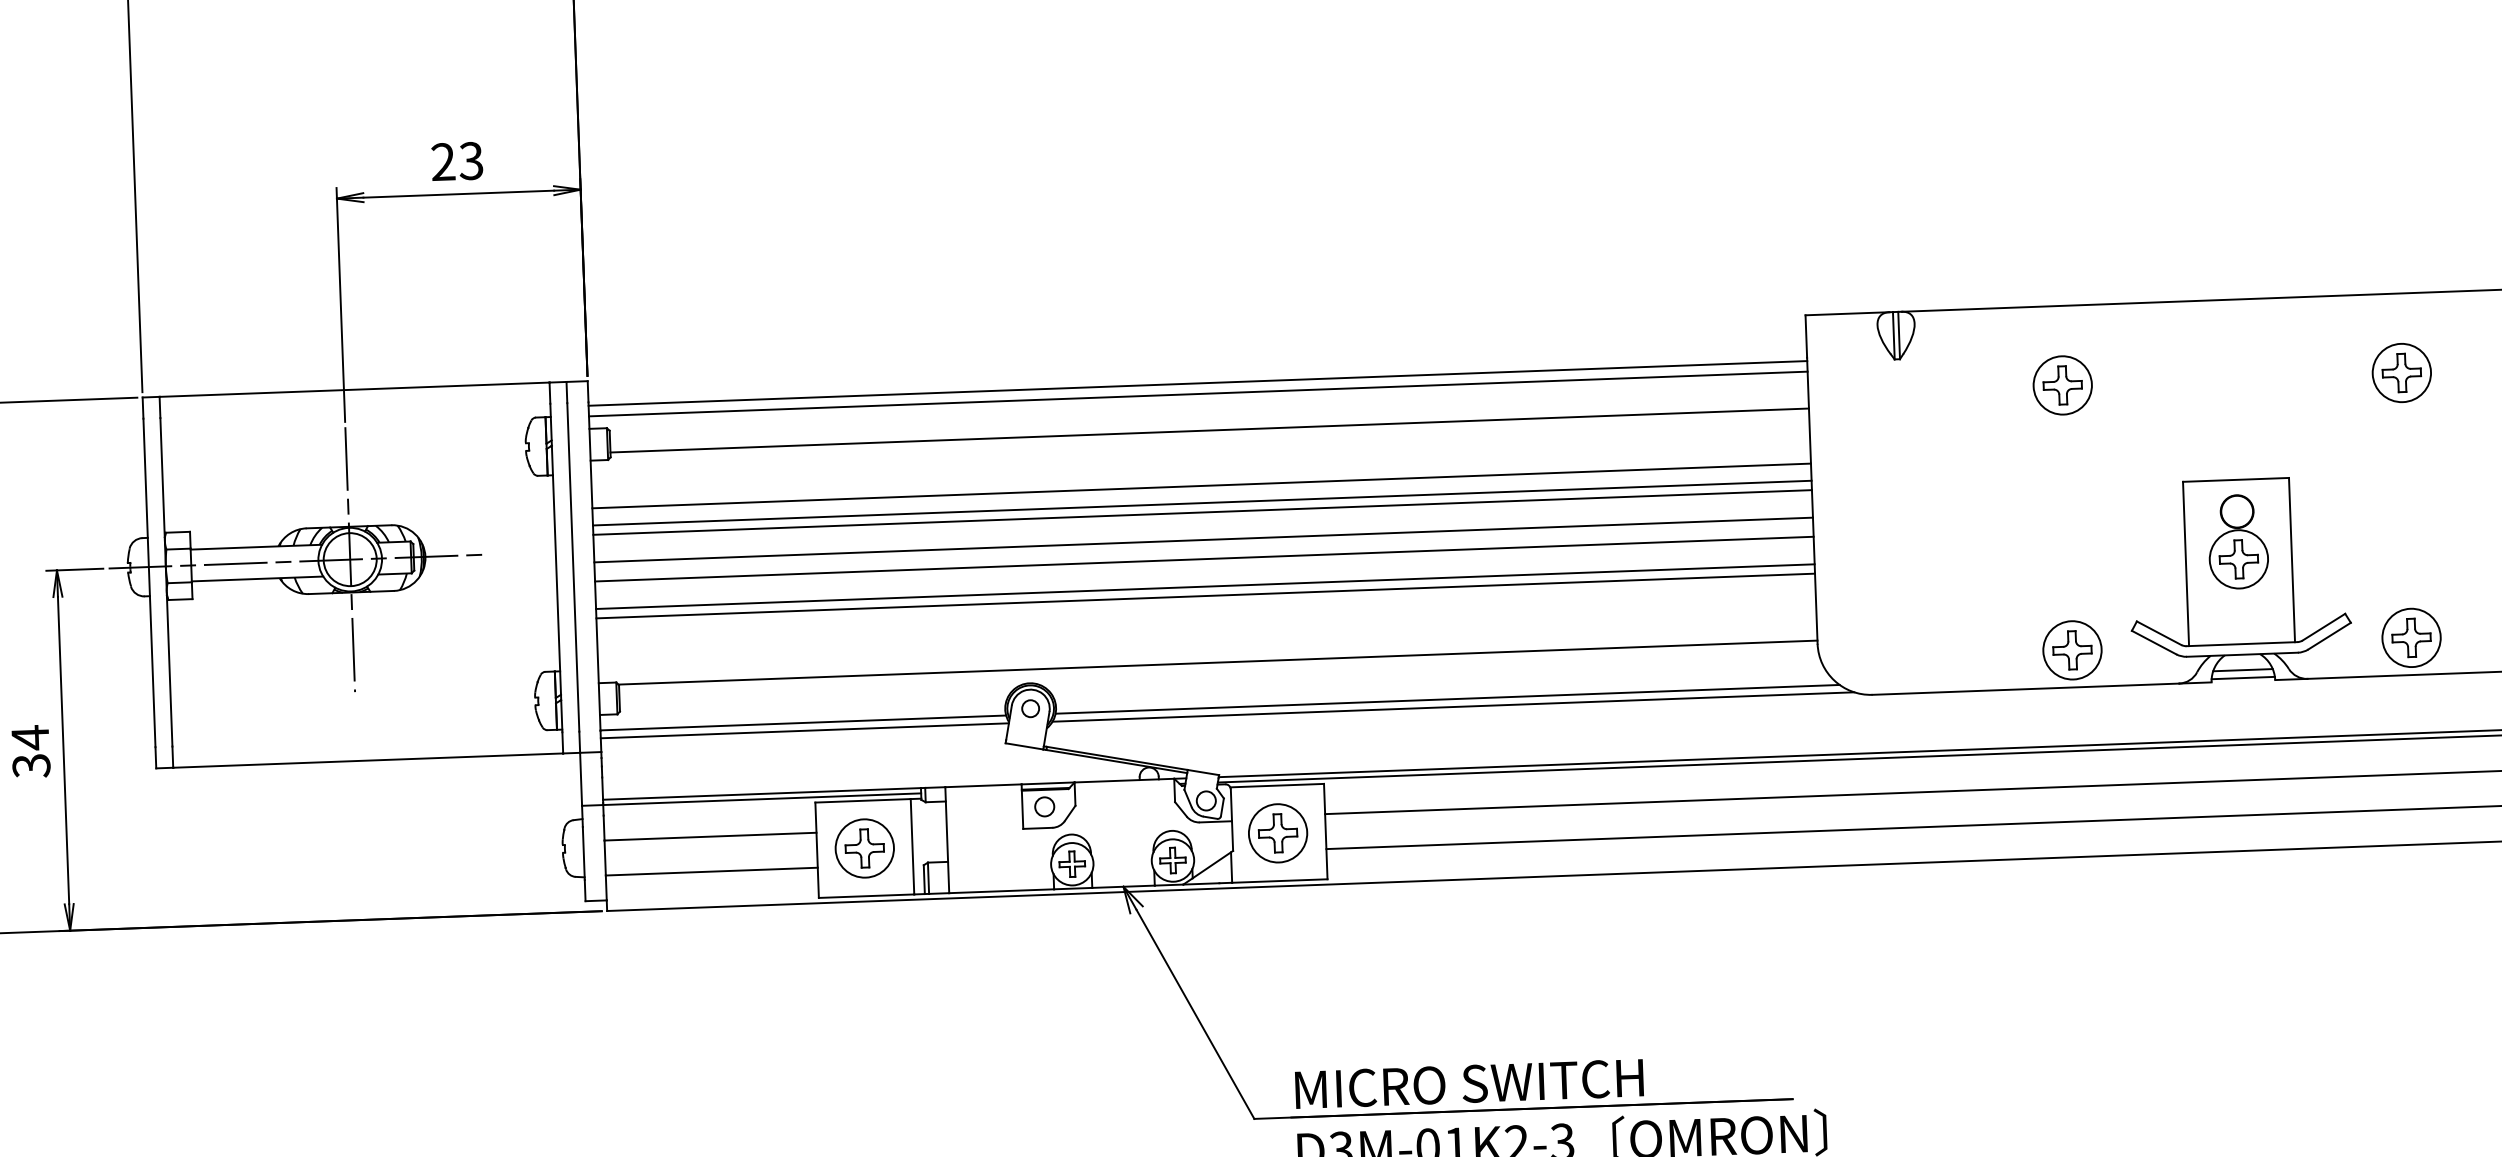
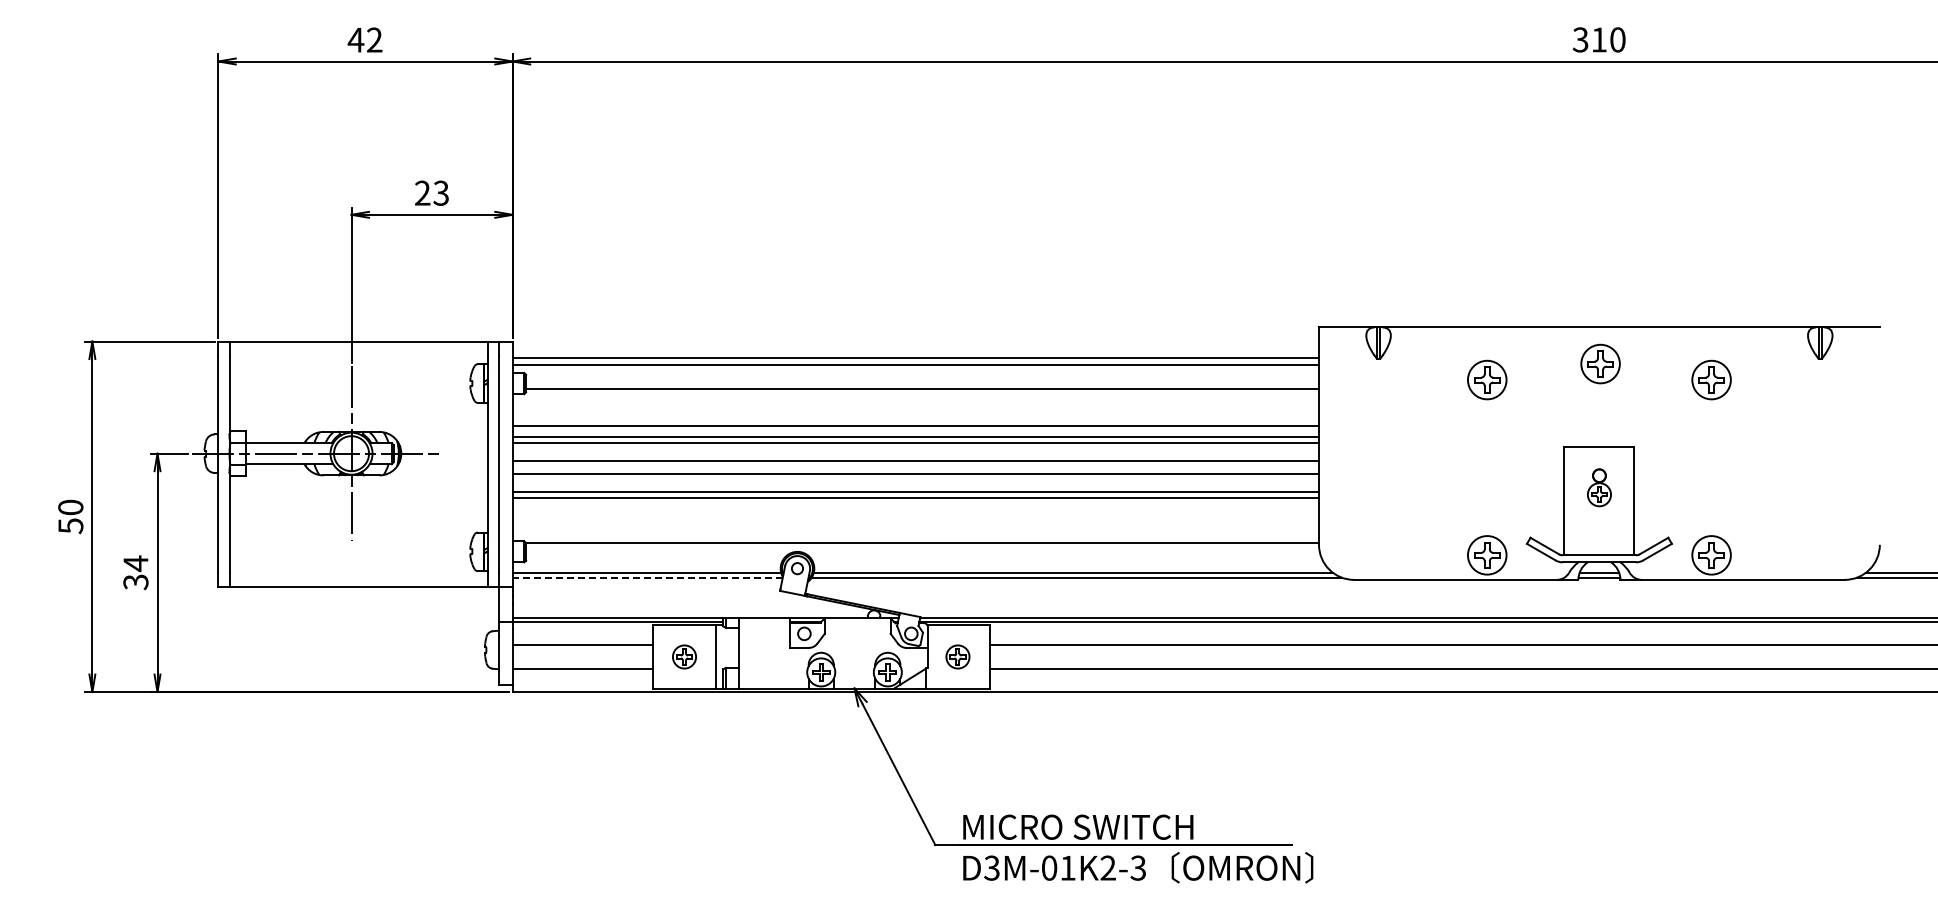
part: (2233, 354) -> (1600, 363), added
part: (2238, 541) -> (1599, 487), size x0.6
line: (804, 730) -> (647, 577), solid -> dashed
part: (1277, 832) -> (957, 656), size x0.6
part: (864, 847) -> (684, 656), size x0.6

